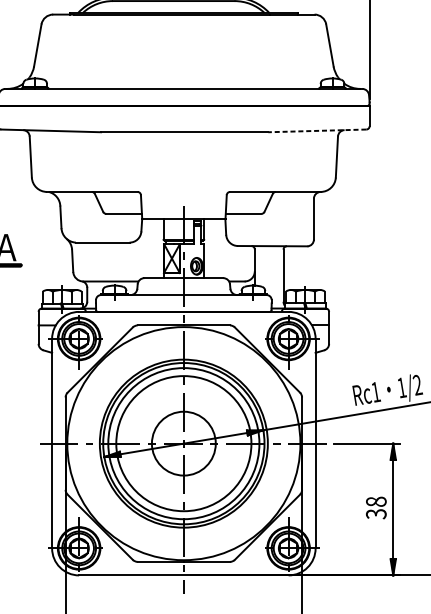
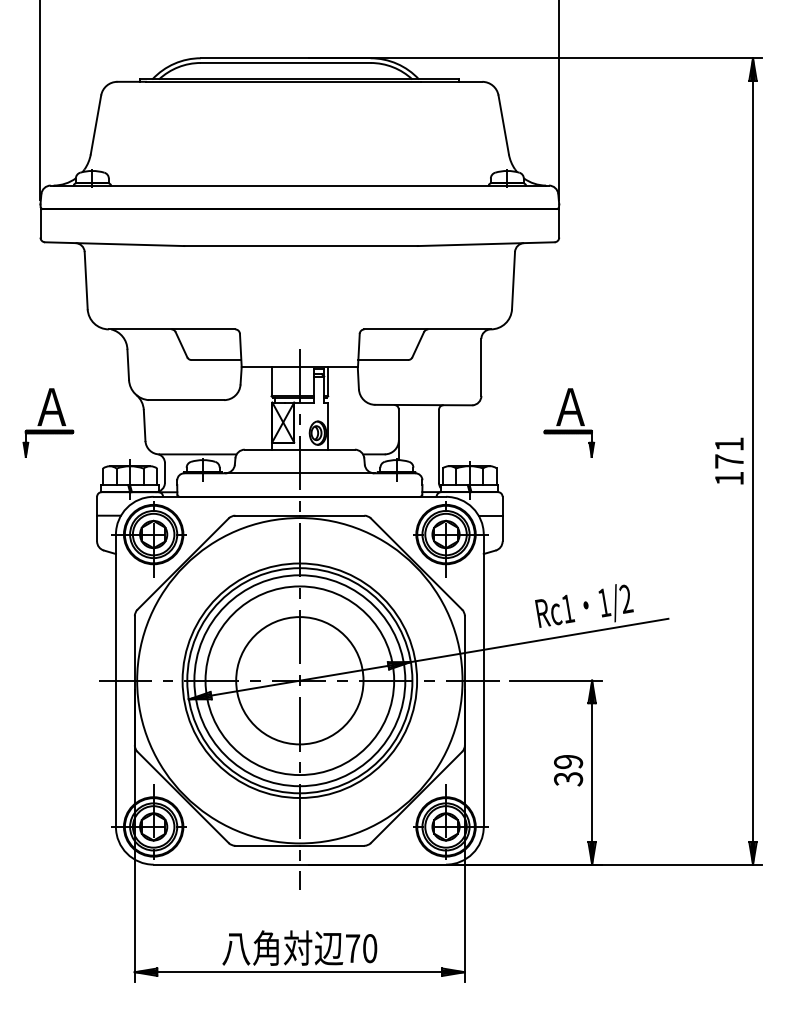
line: (316, 131) -> (485, 244), dashed -> solid
part: (377, 263) -> (569, 429), added
circle: (183, 443) -> (299, 680), size x1.43
text: (376, 501) -> (568, 761), 38 -> 39

